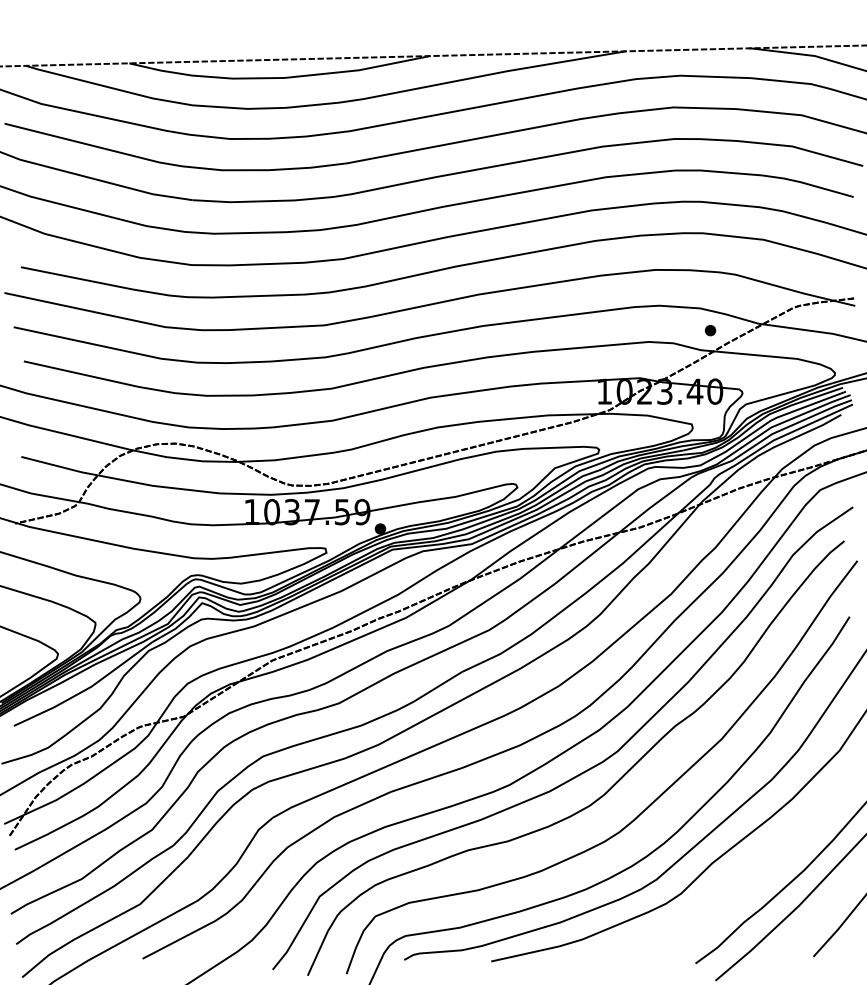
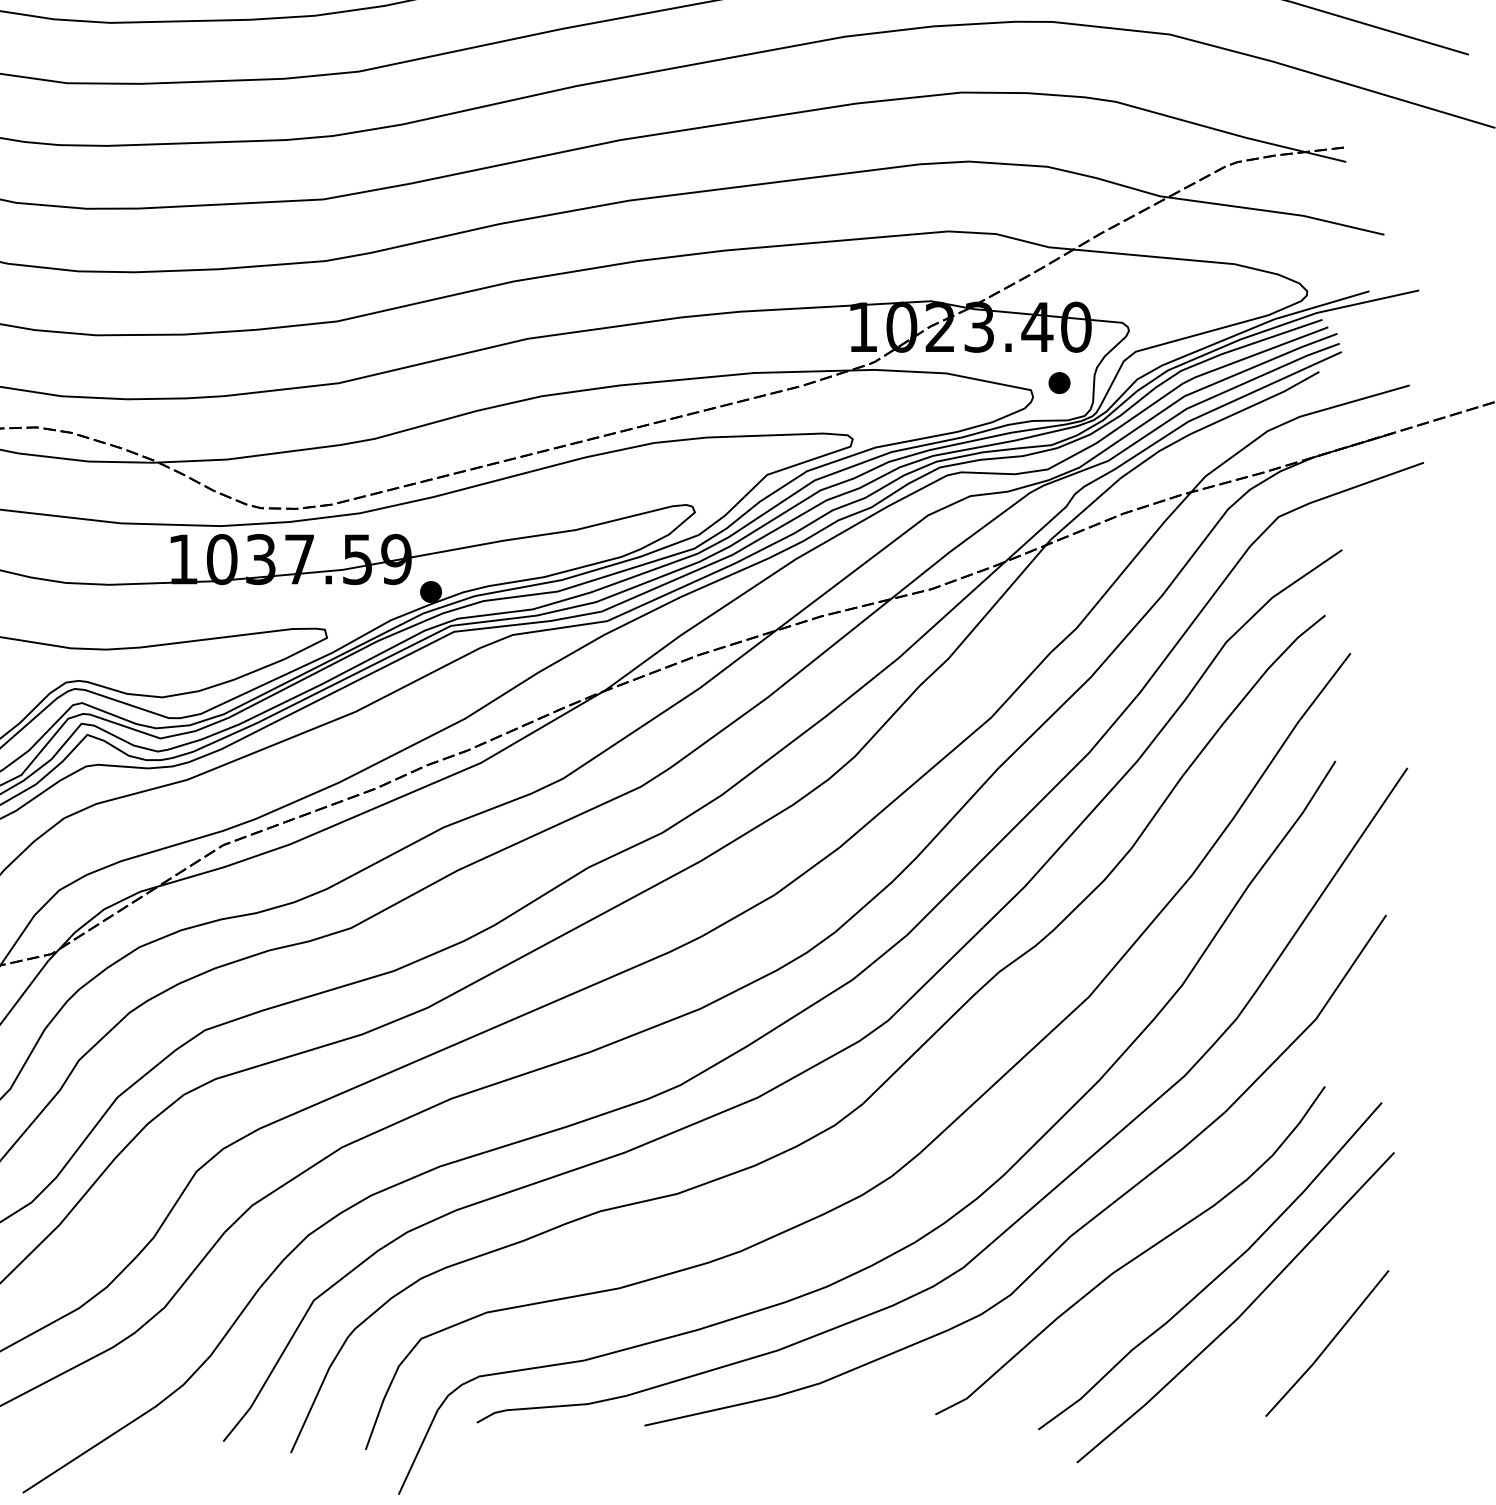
part: (710, 330) -> (1059, 382), moved
curve: (745, 873) -> (1134, 1256), added

